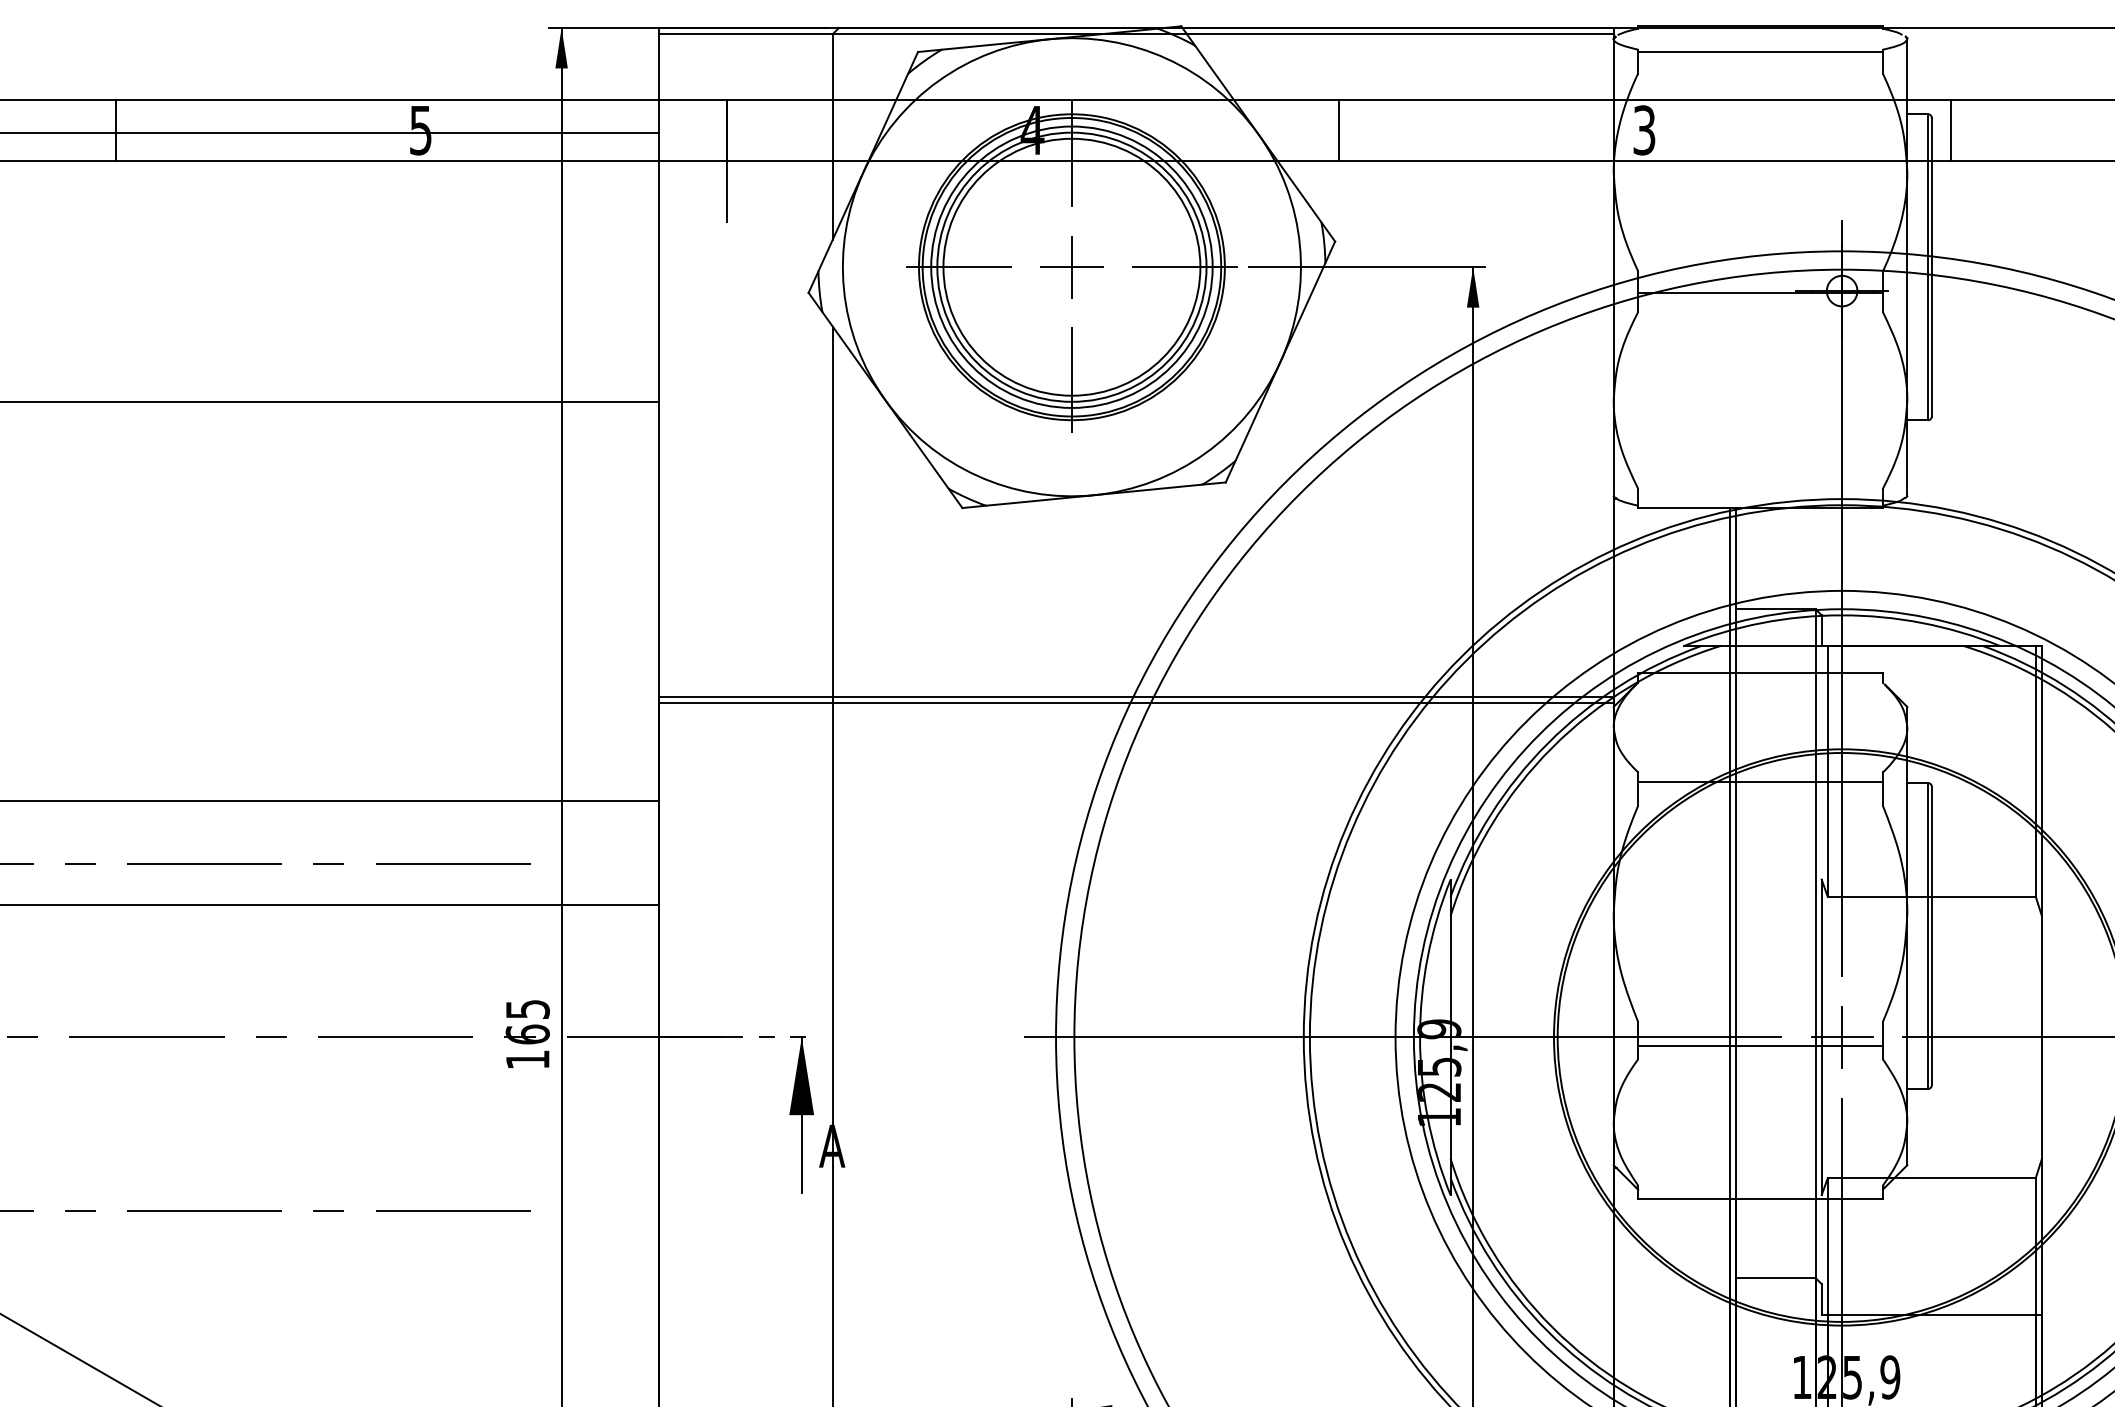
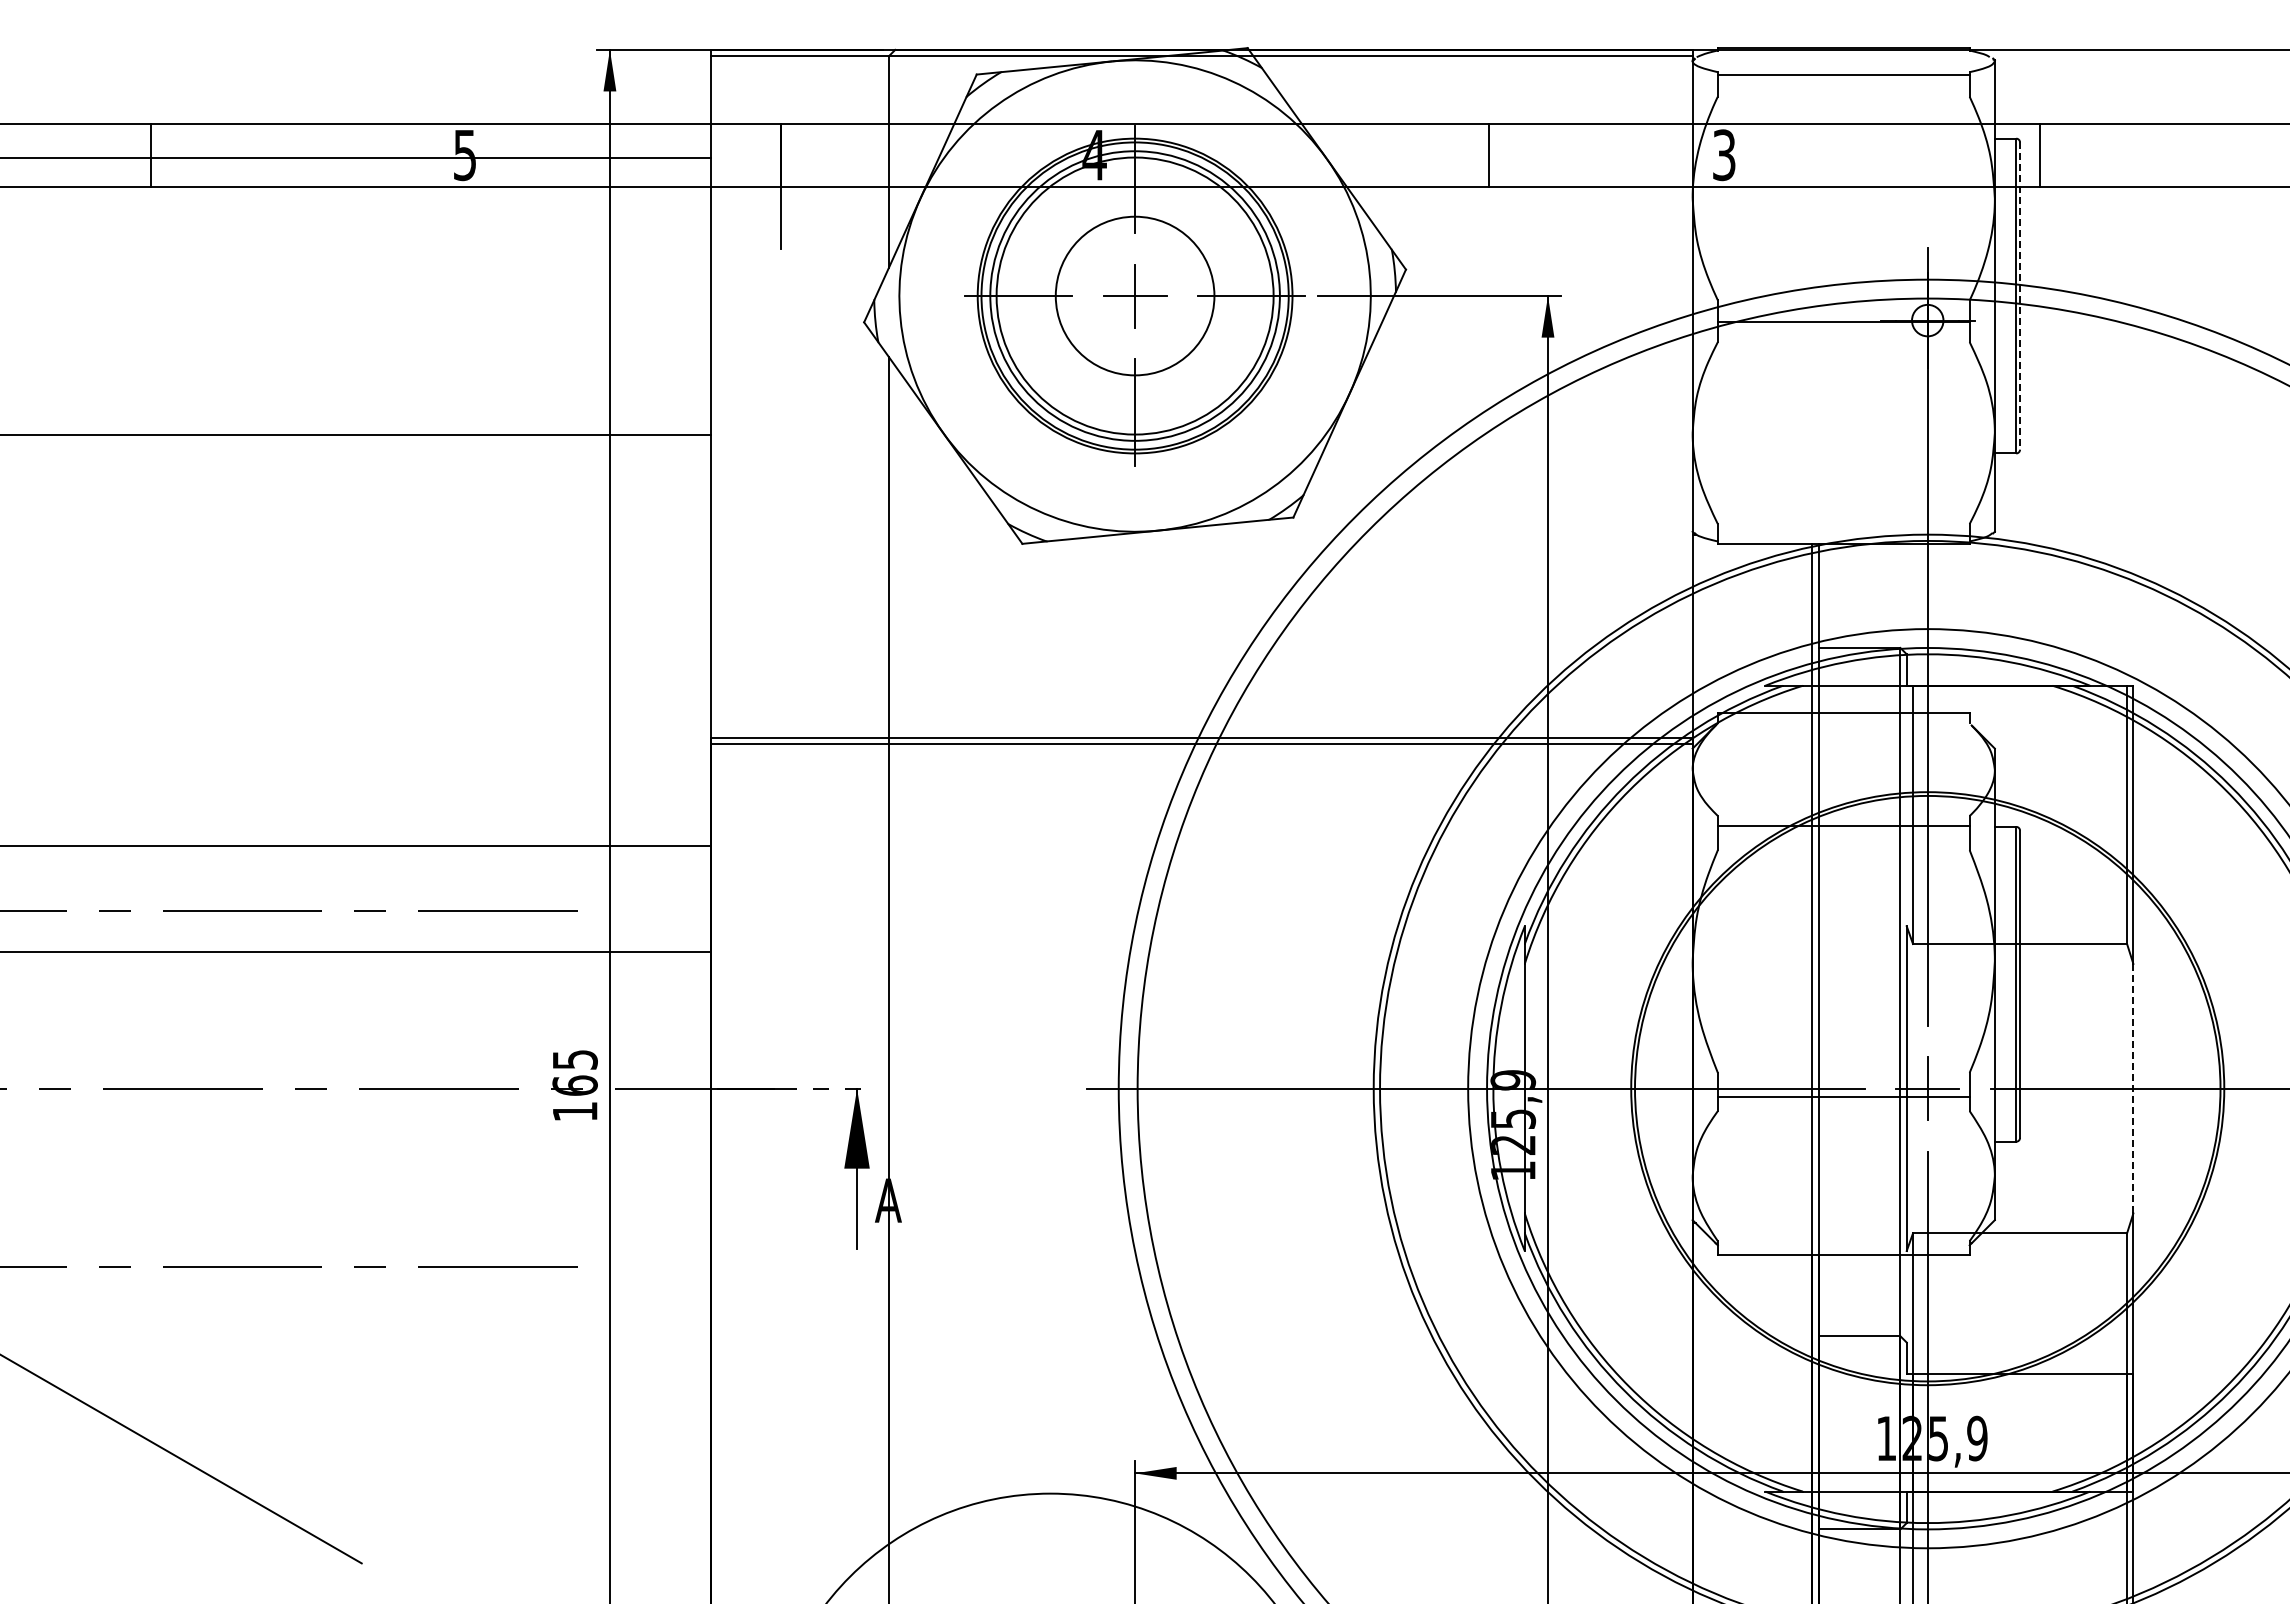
line: (1339, 129) -> (1489, 154), moved
circle: (1071, 266) -> (1134, 295), size x0.6
line: (1932, 267) -> (2020, 296), solid -> dashed
line: (2042, 1037) -> (2133, 1088), solid -> dashed

